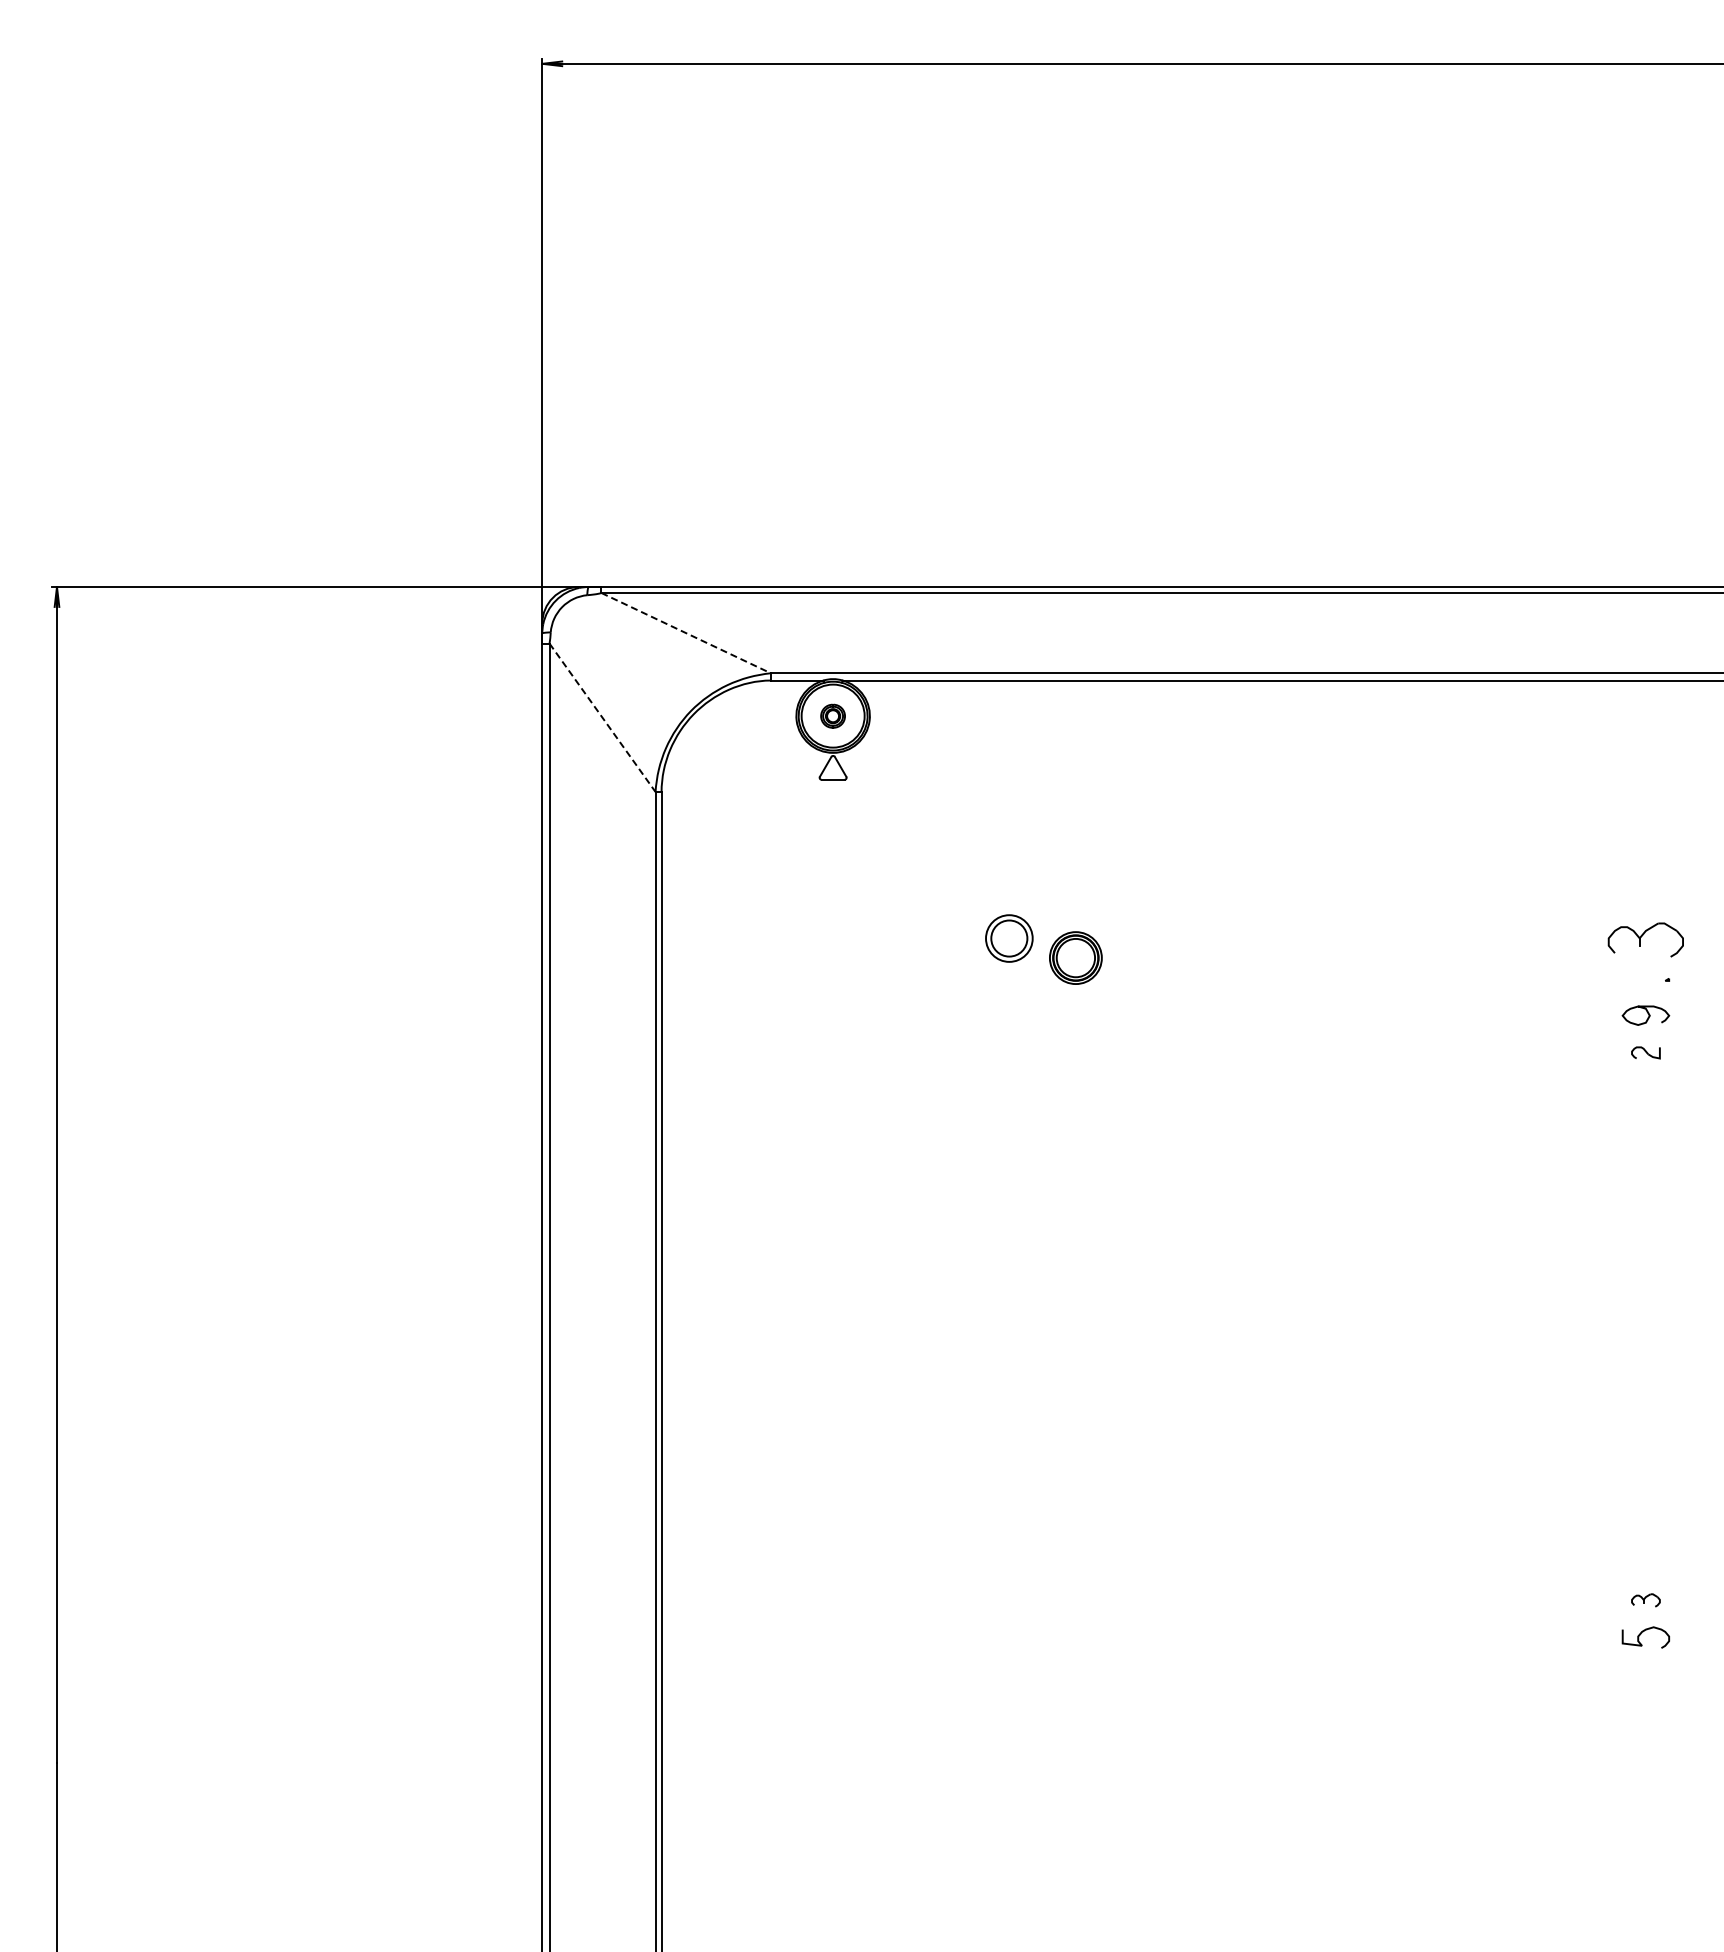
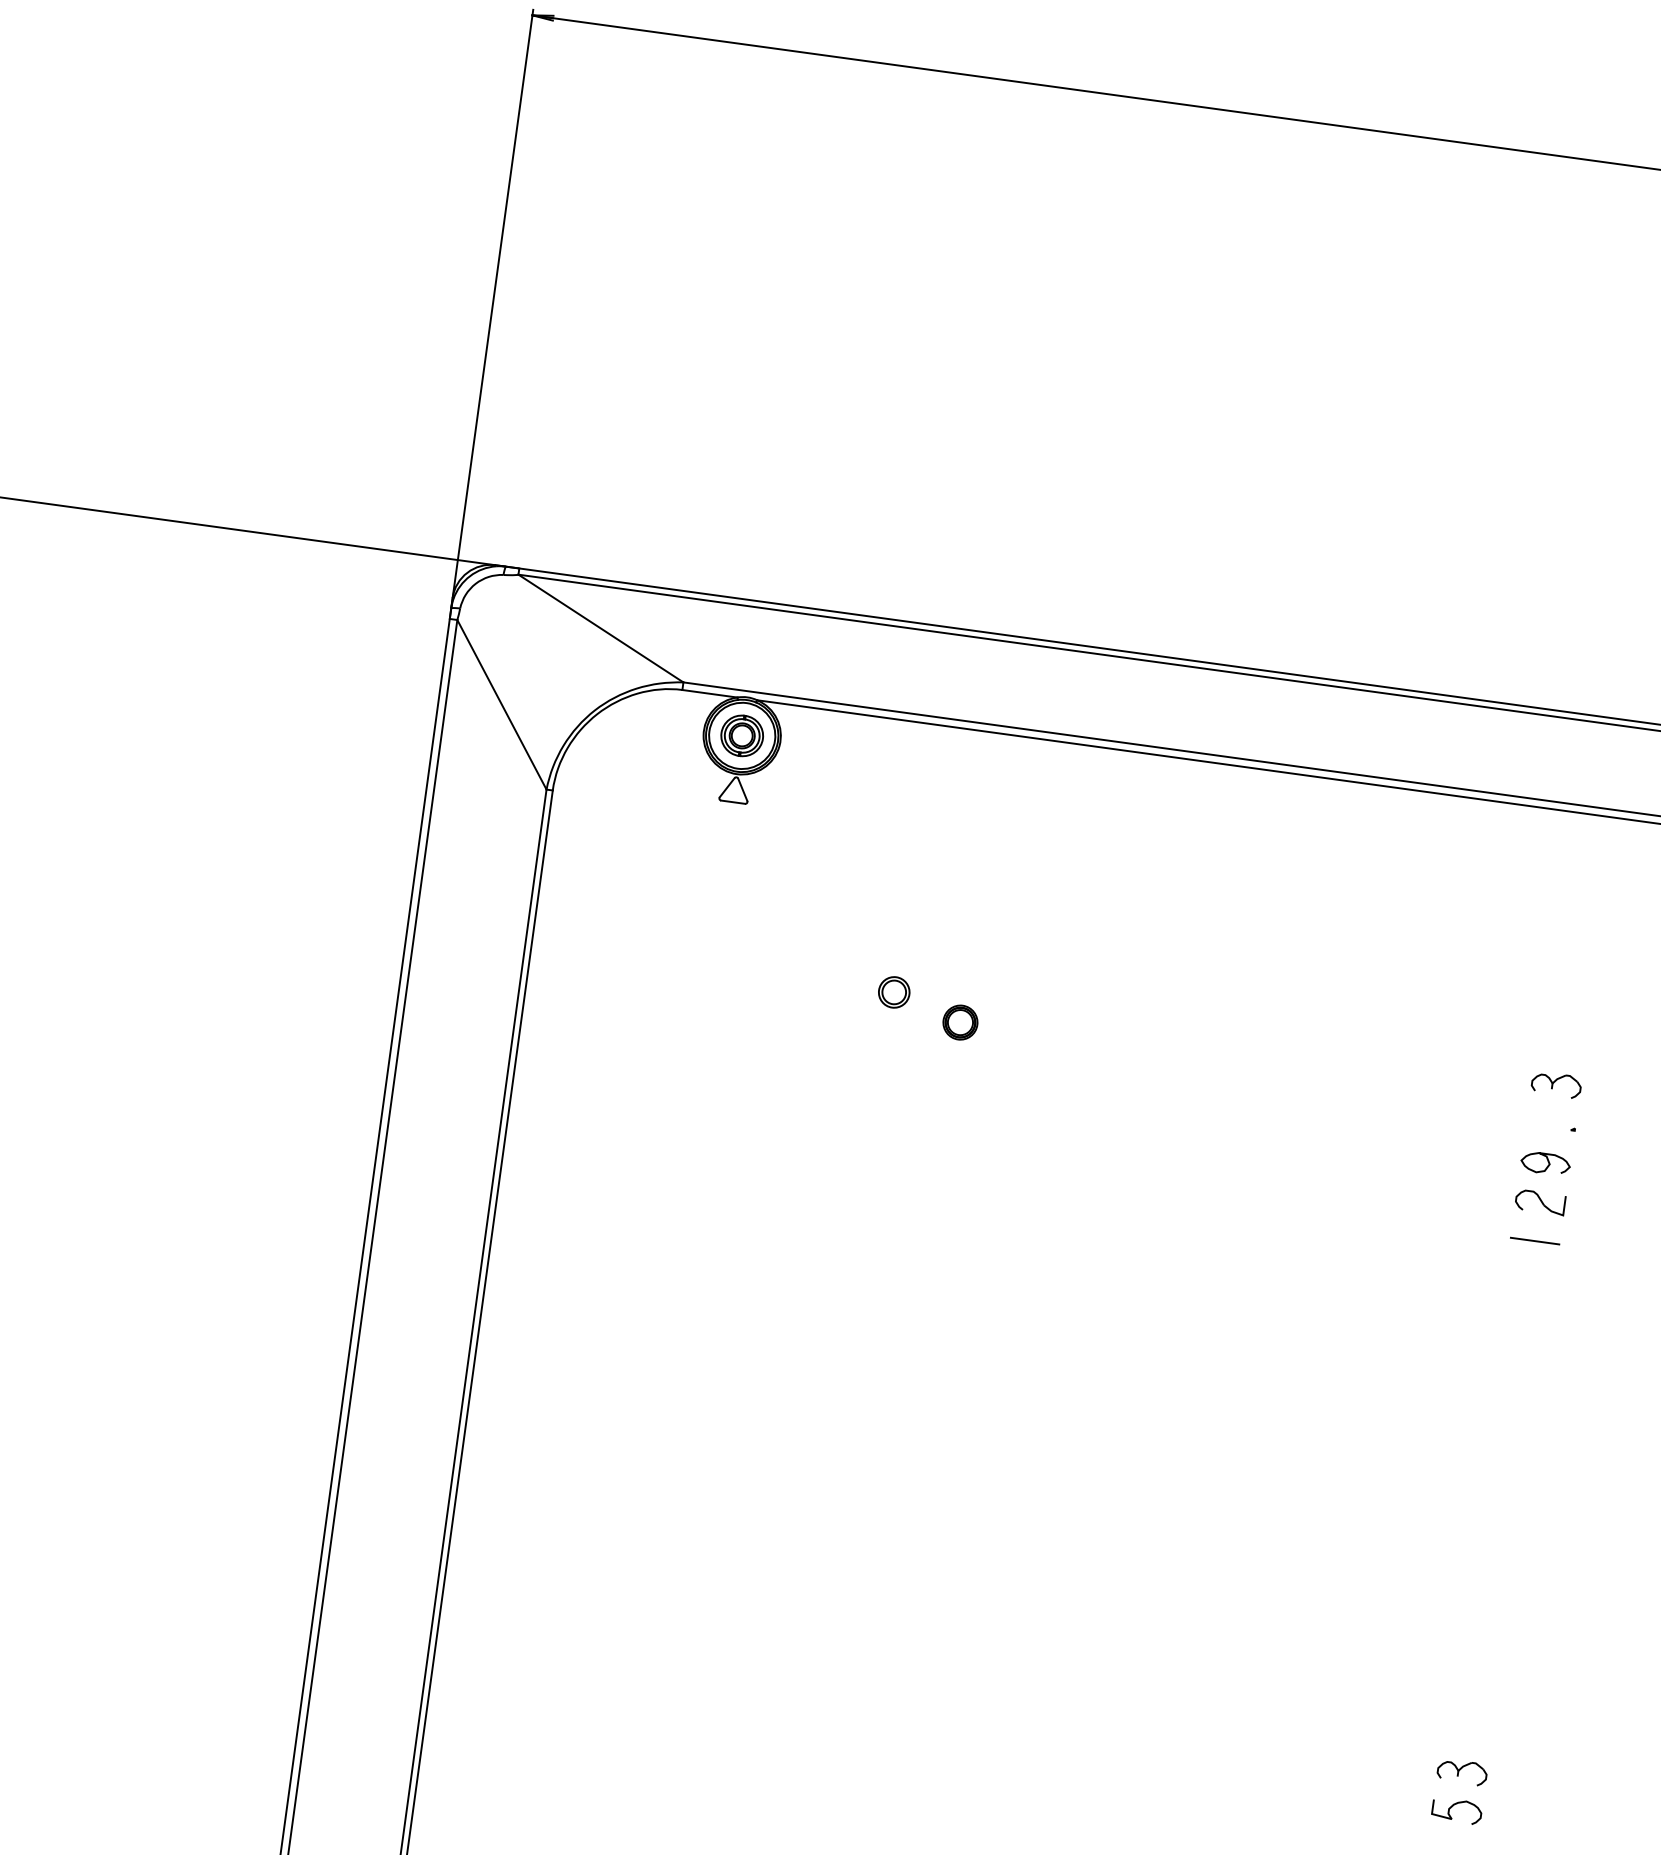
line: (686, 633) -> (601, 628), dashed -> solid
part: (832, 716) -> (741, 736), size x1.67
line: (602, 718) -> (501, 705), dashed -> solid
part: (1009, 937) -> (894, 991), size x0.62
part: (1645, 940) -> (1555, 1085), size x0.62
part: (1075, 958) -> (959, 1022), size x0.62
part: (1645, 1052) -> (1539, 1201), size x1.67
line: (1645, 1090) -> (1534, 1241), added
part: (1645, 1600) -> (1461, 1772), size x1.67

